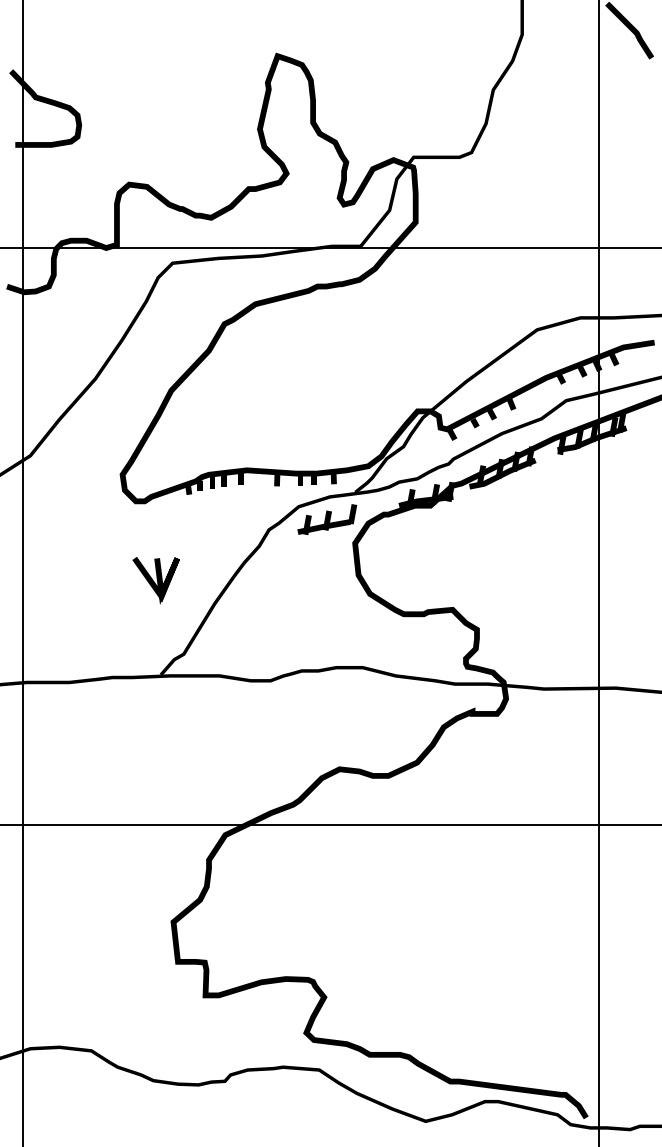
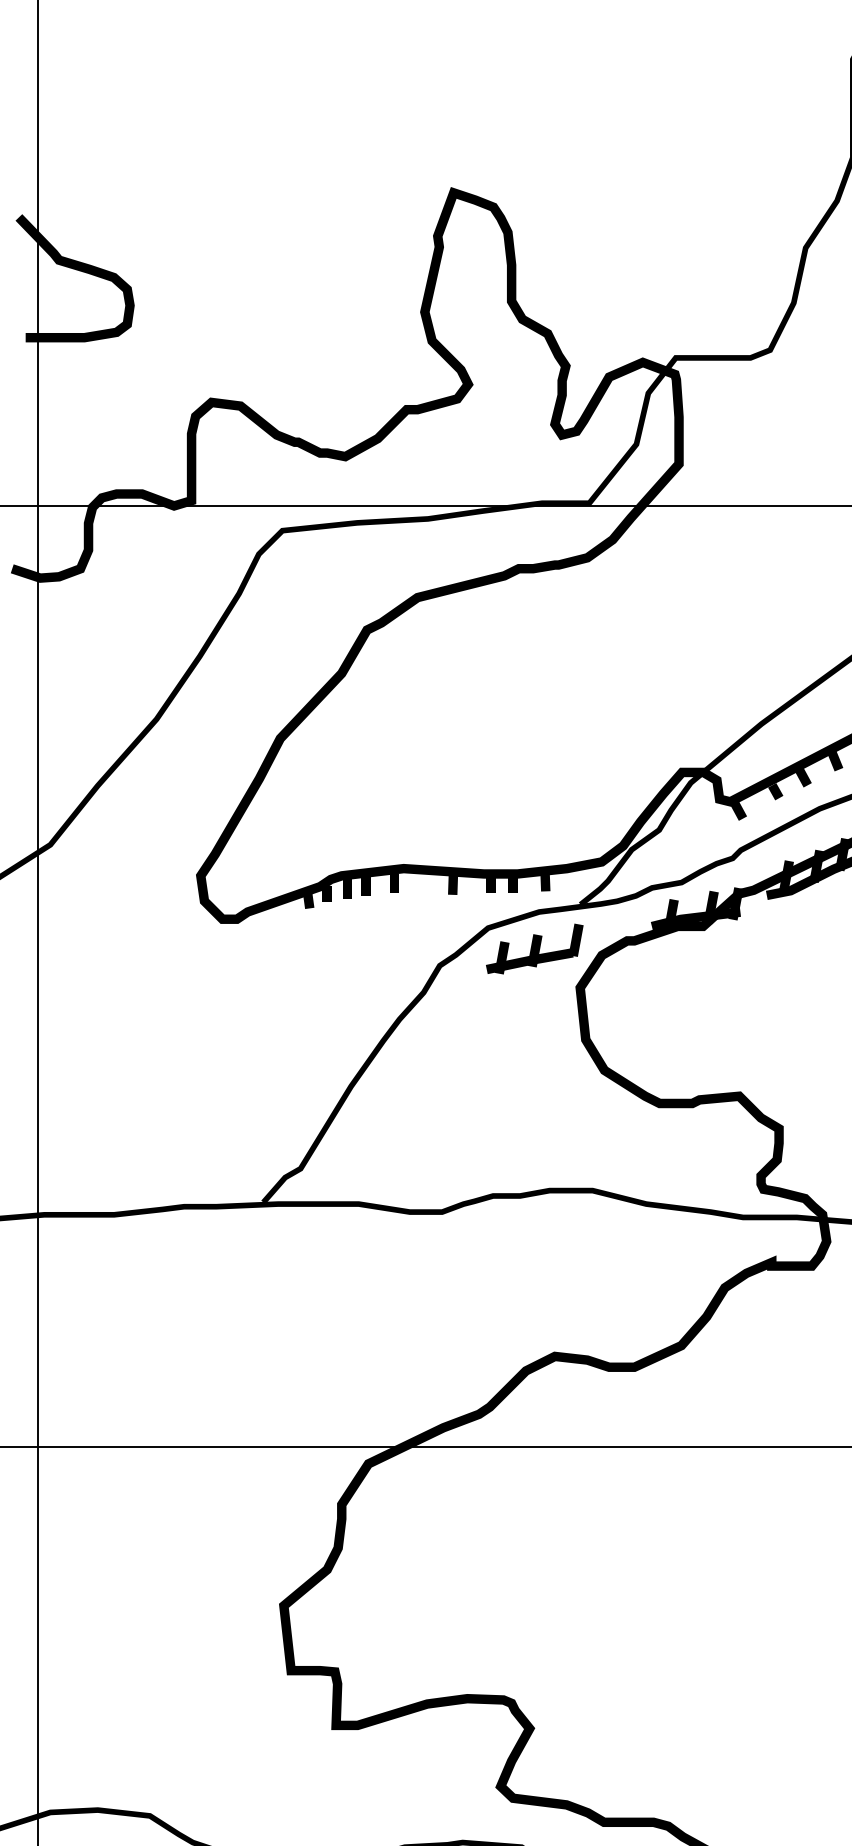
line: (156, 579) -> (256, 1046), removed

